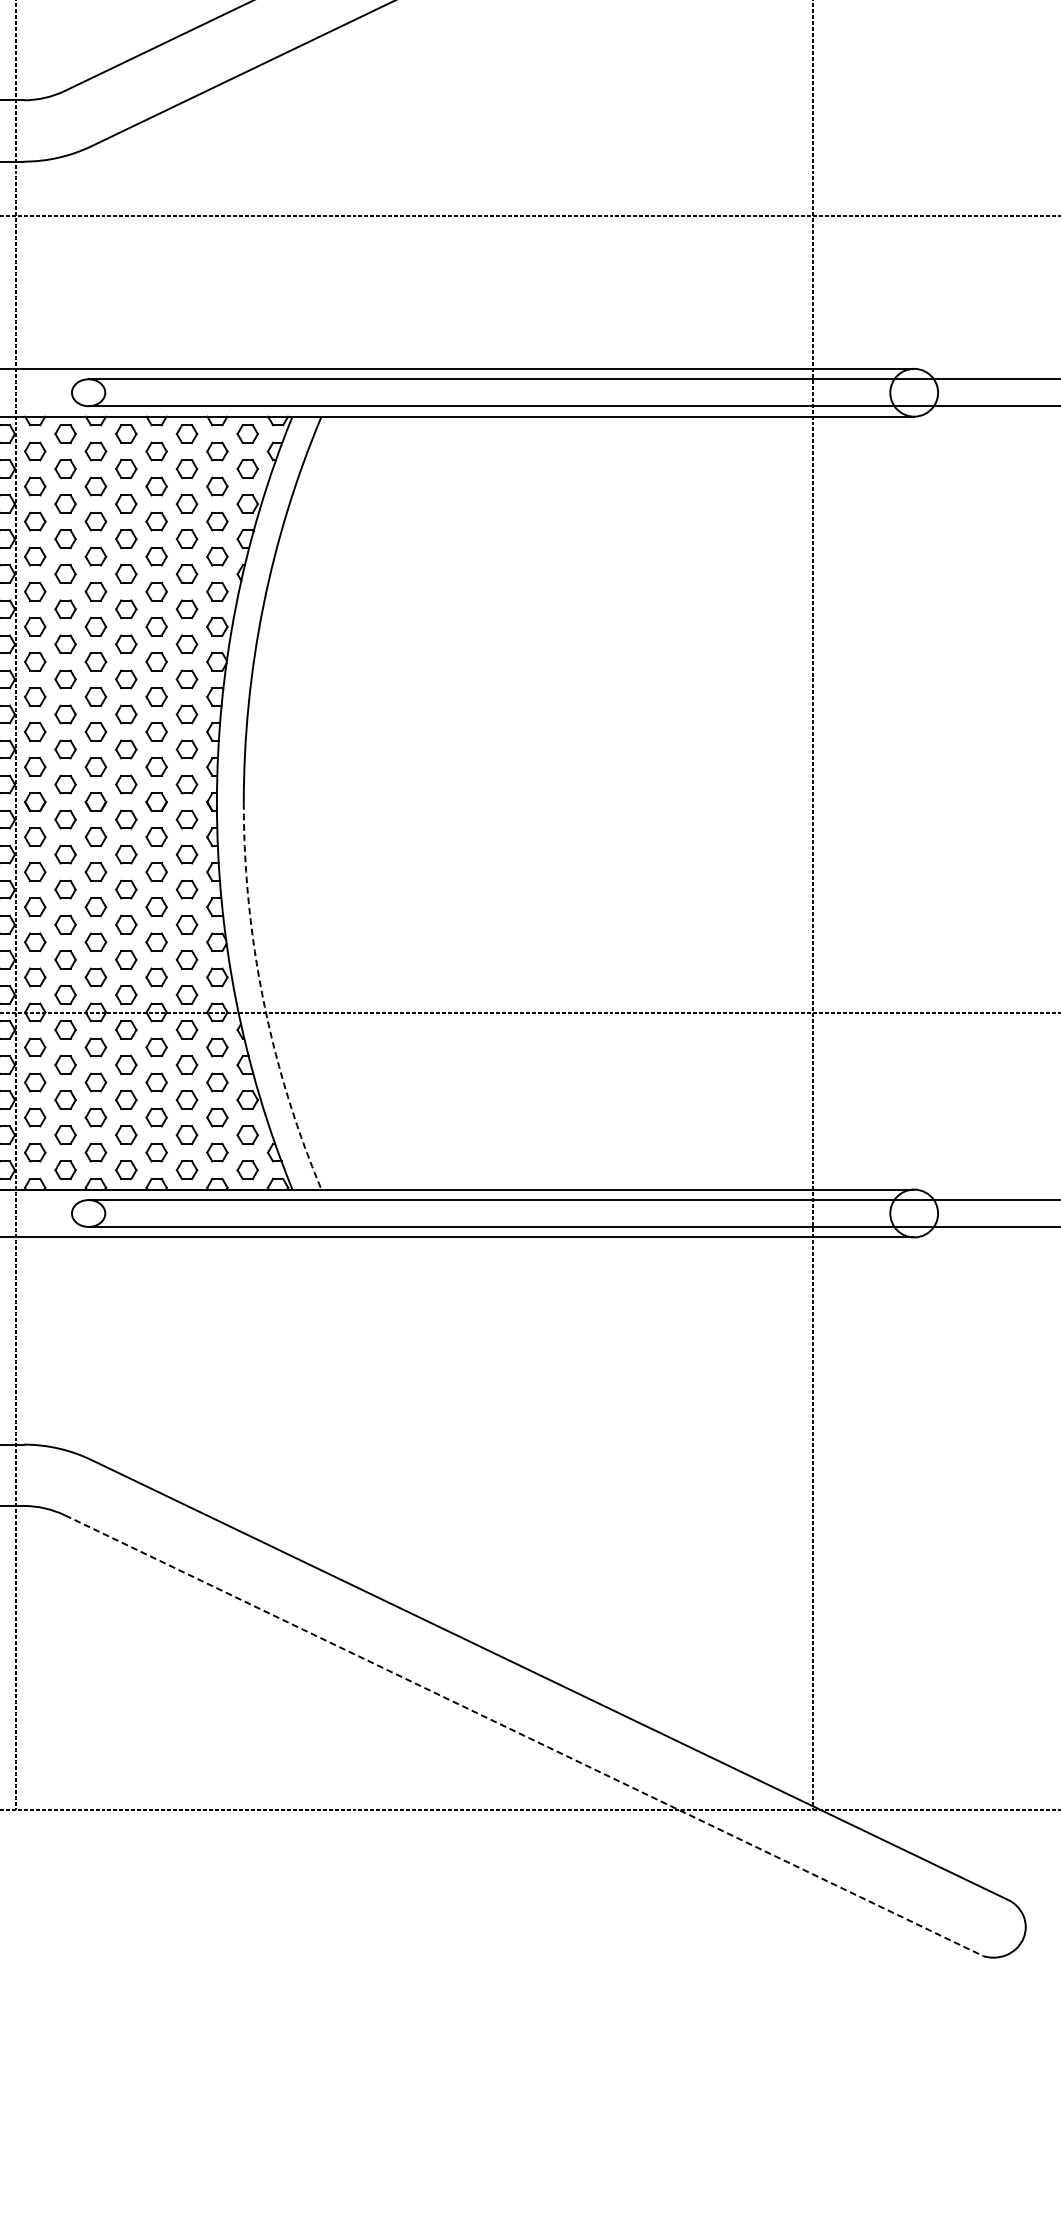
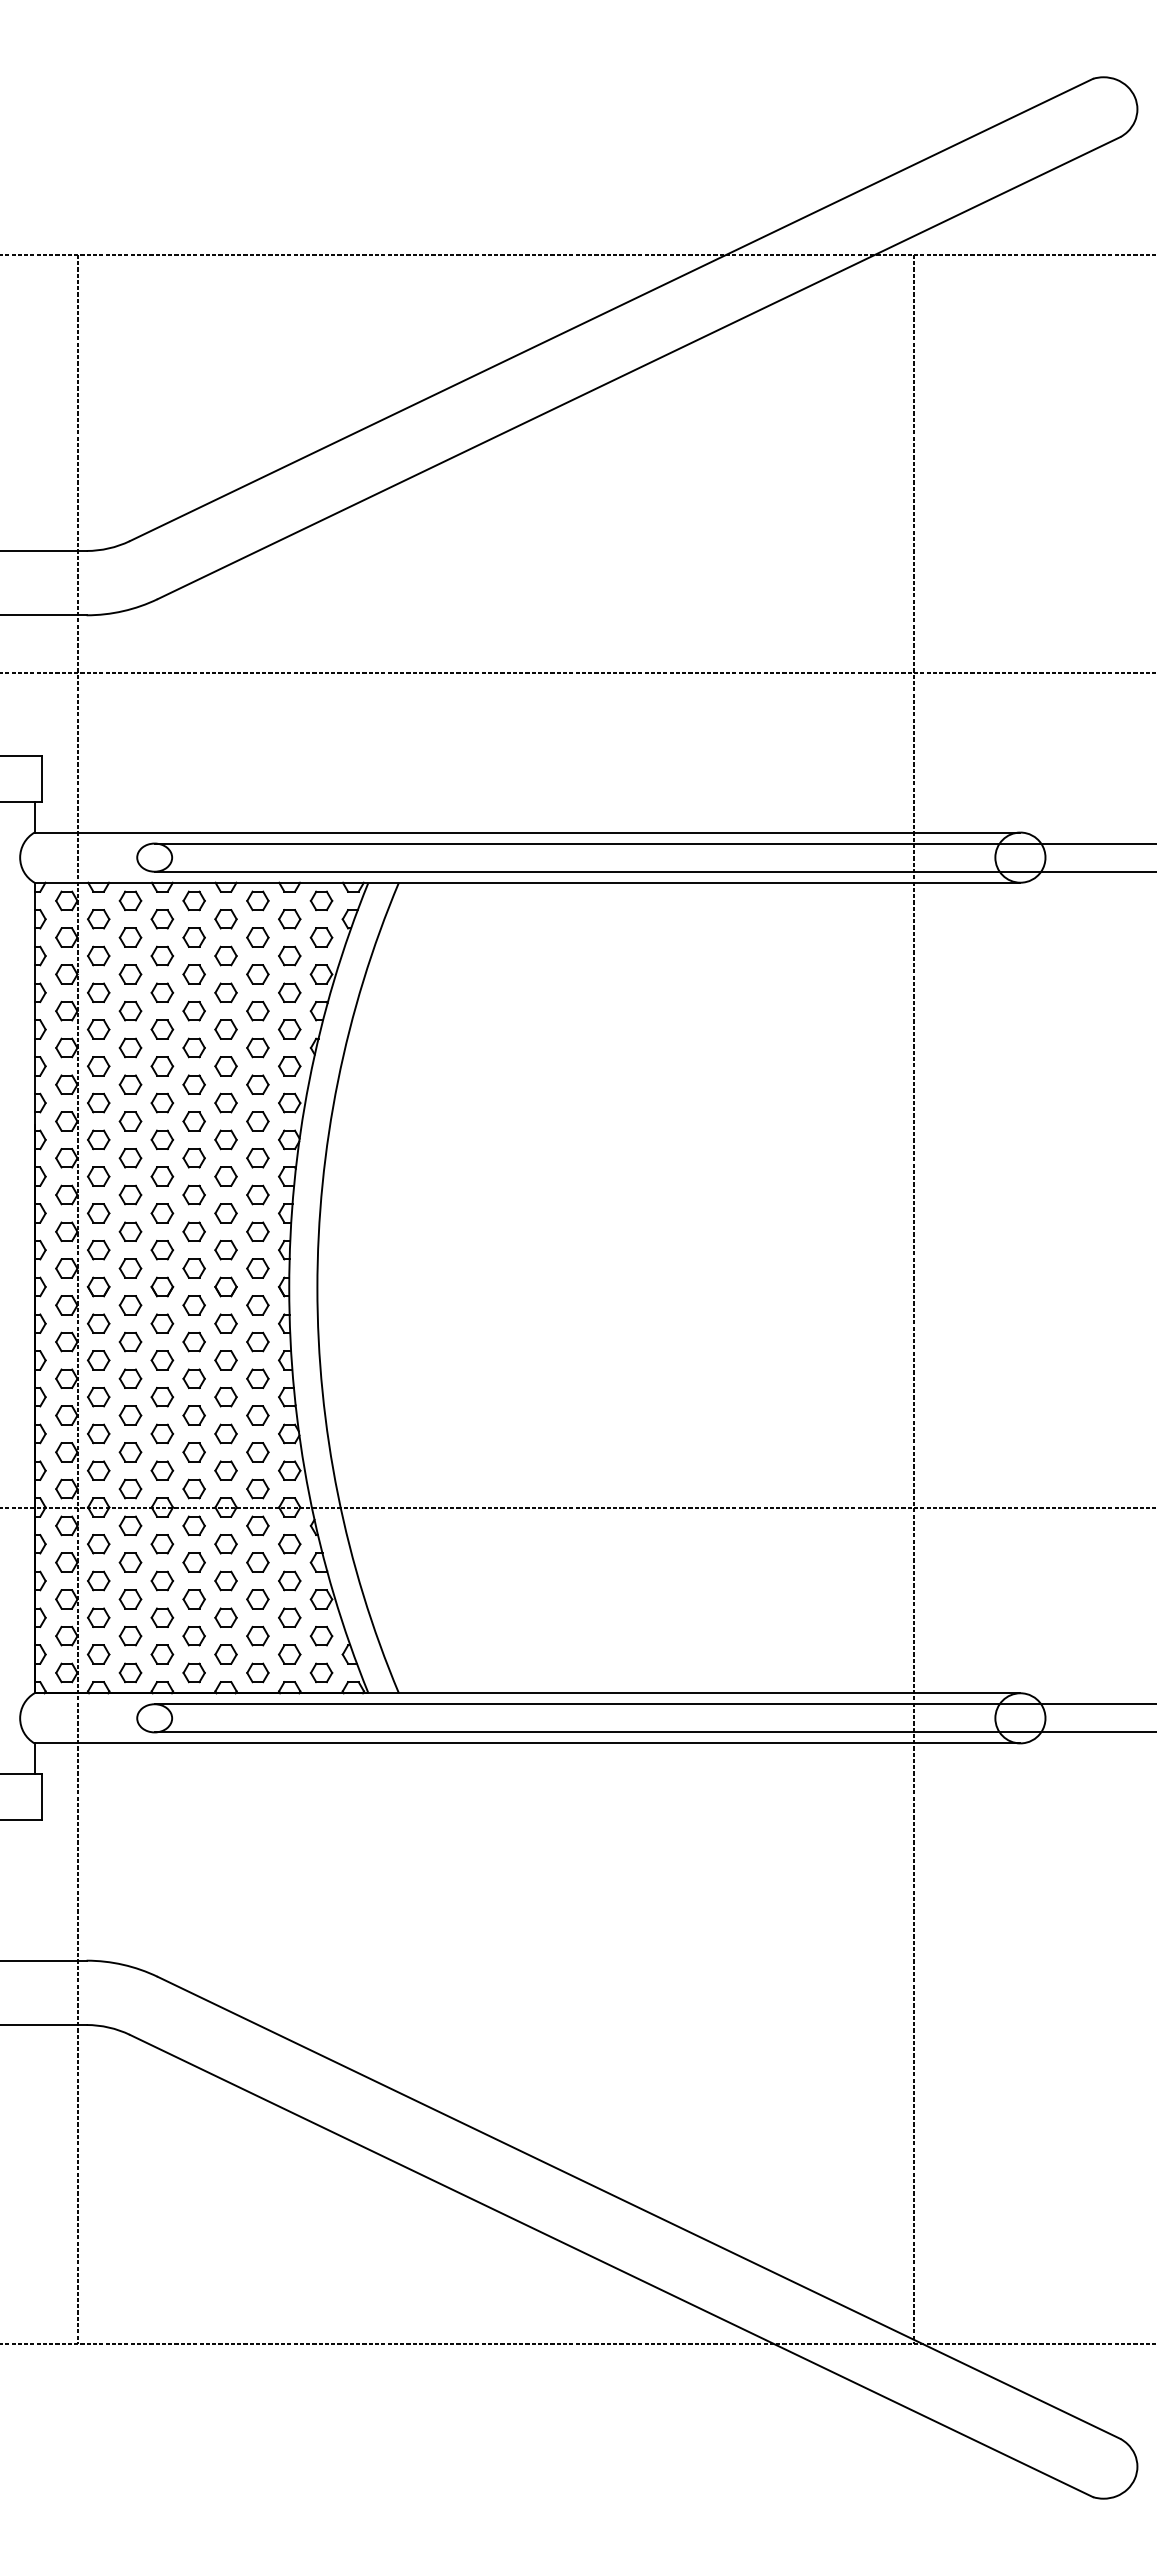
arc: (263, 1000) -> (338, 1494), dashed -> solid
line: (524, 1736) -> (611, 2266), dashed -> solid

